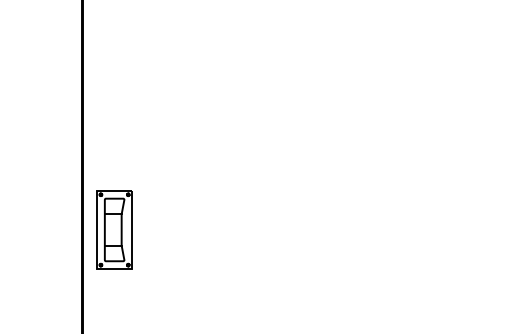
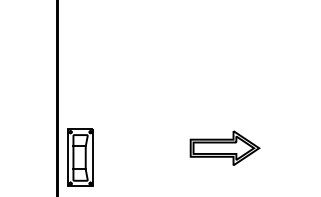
part: (312, 216) -> (225, 148), added

